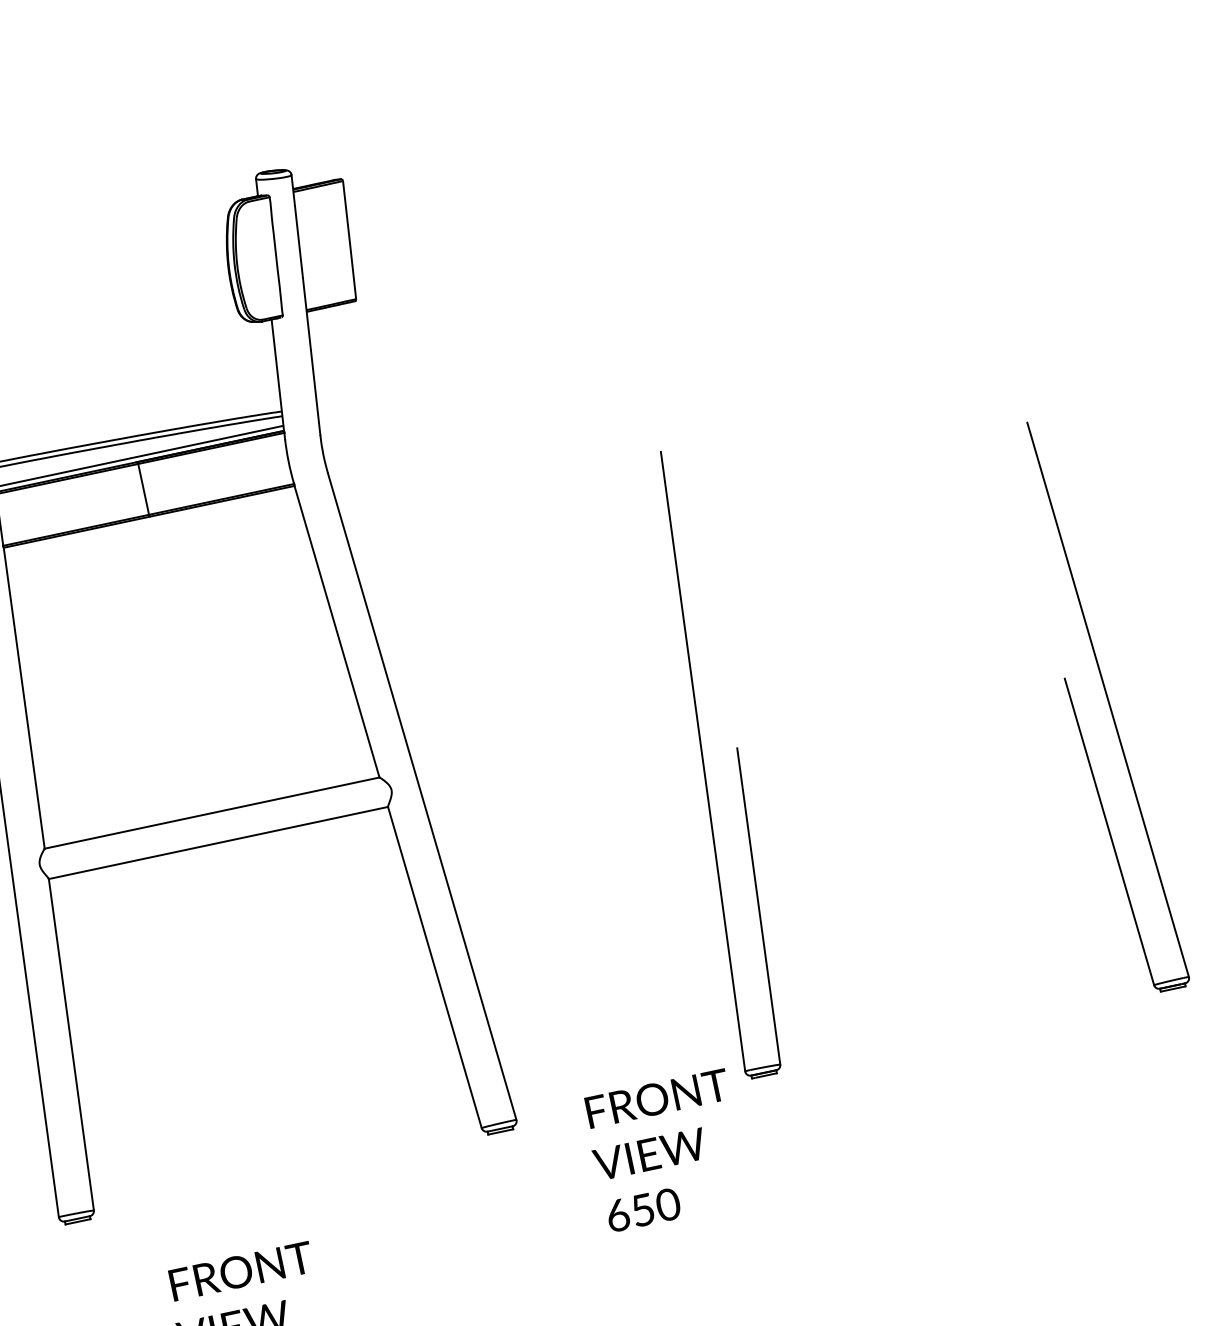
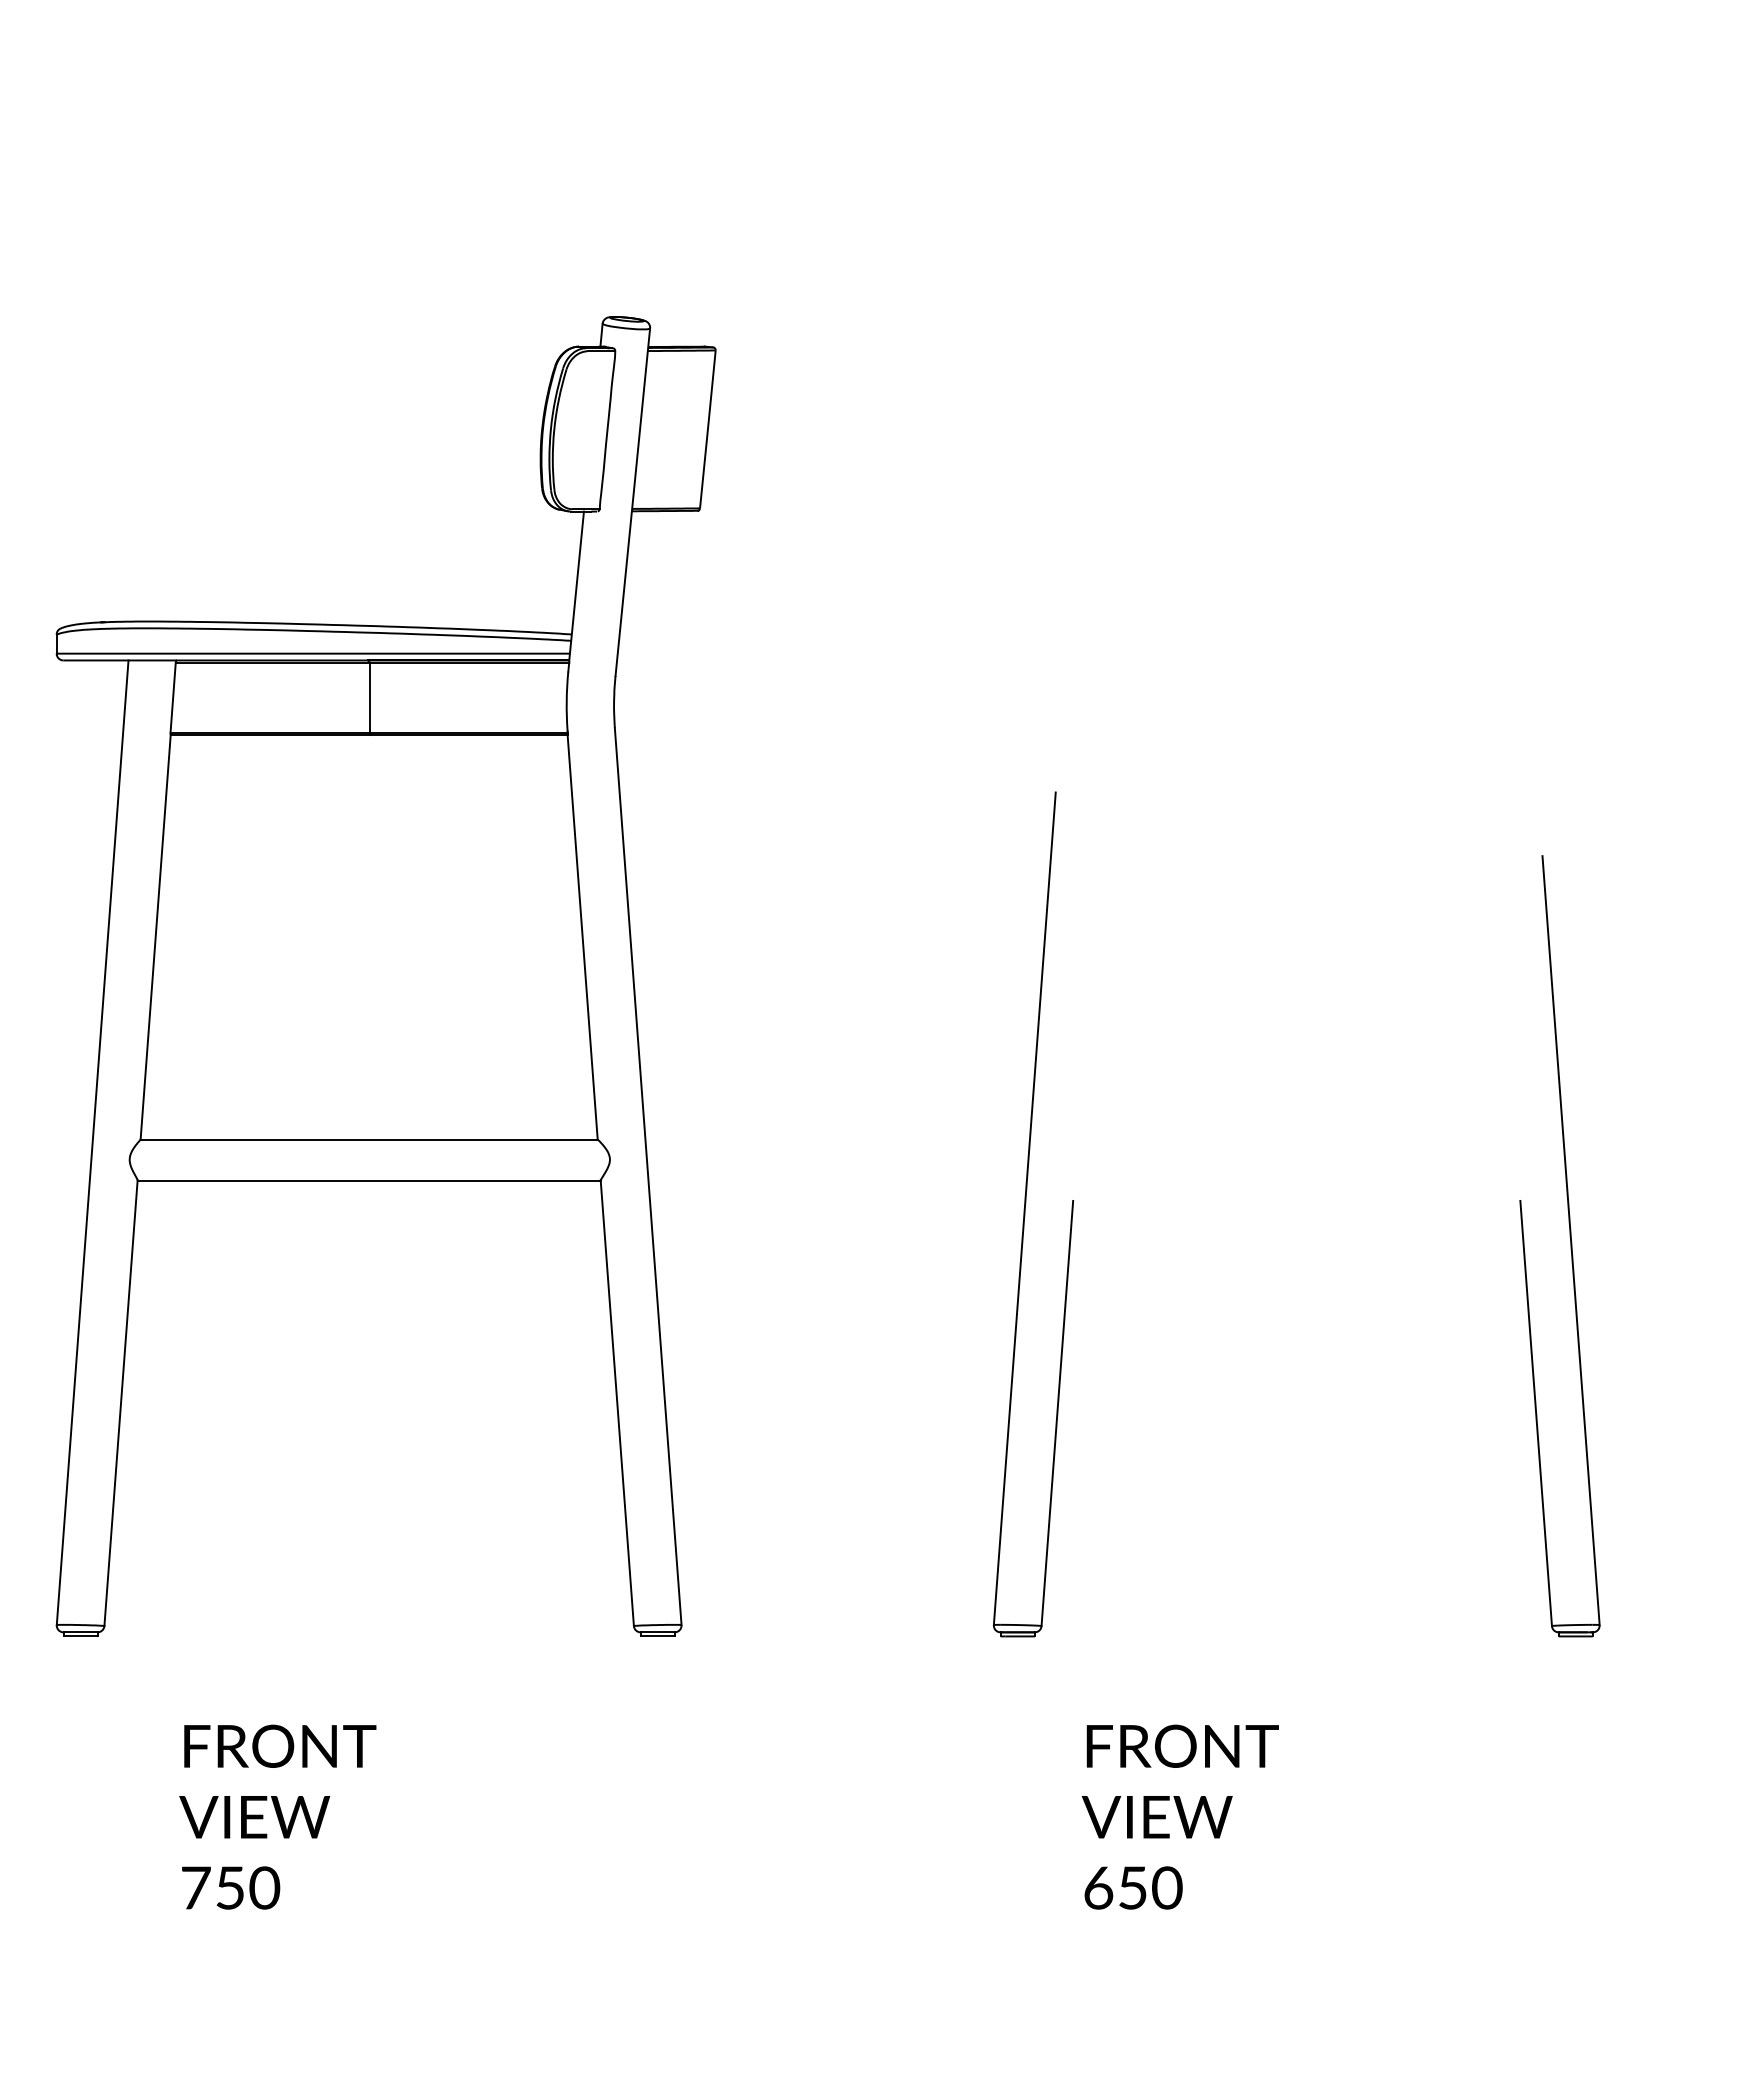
text: (666, 1150) -> (1179, 1816), moved

